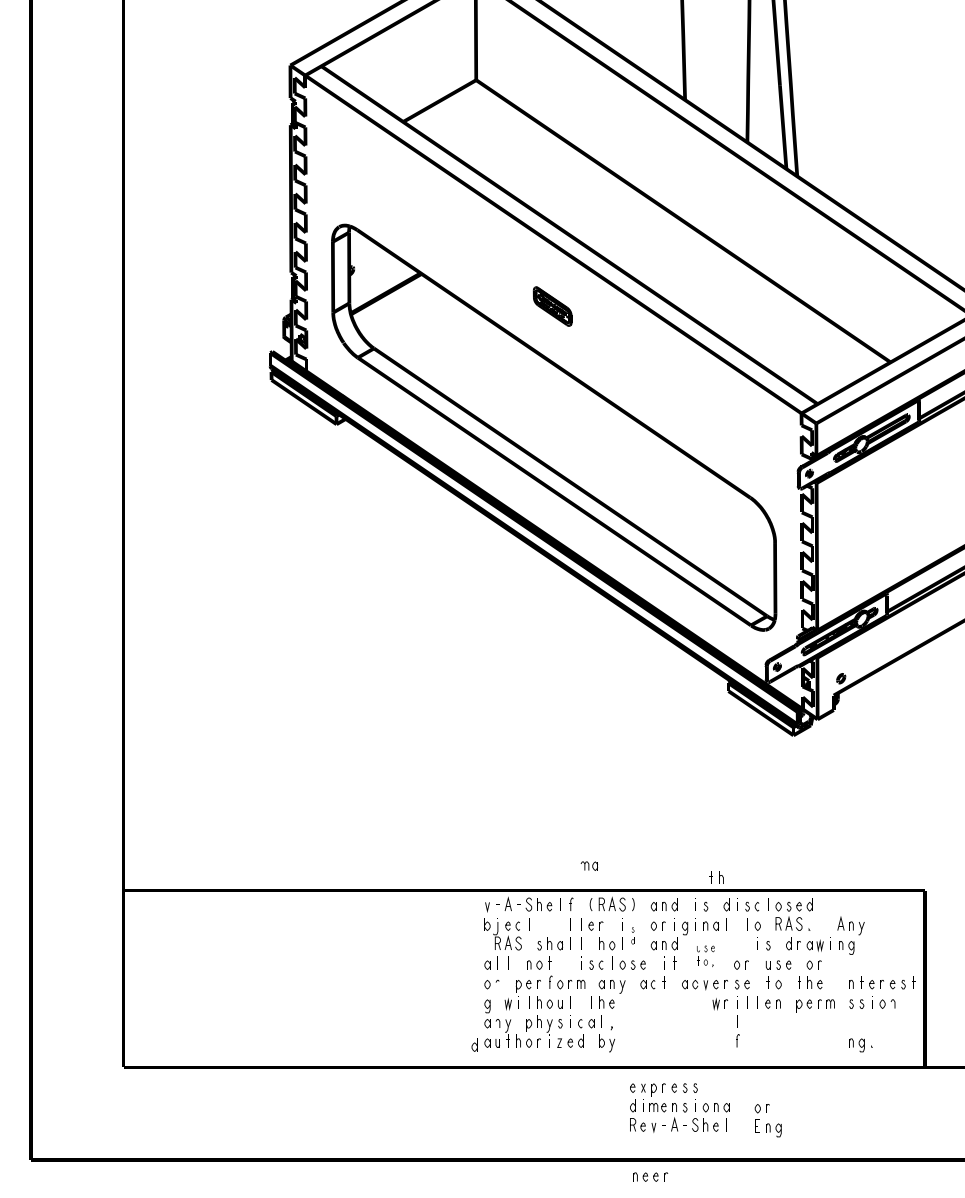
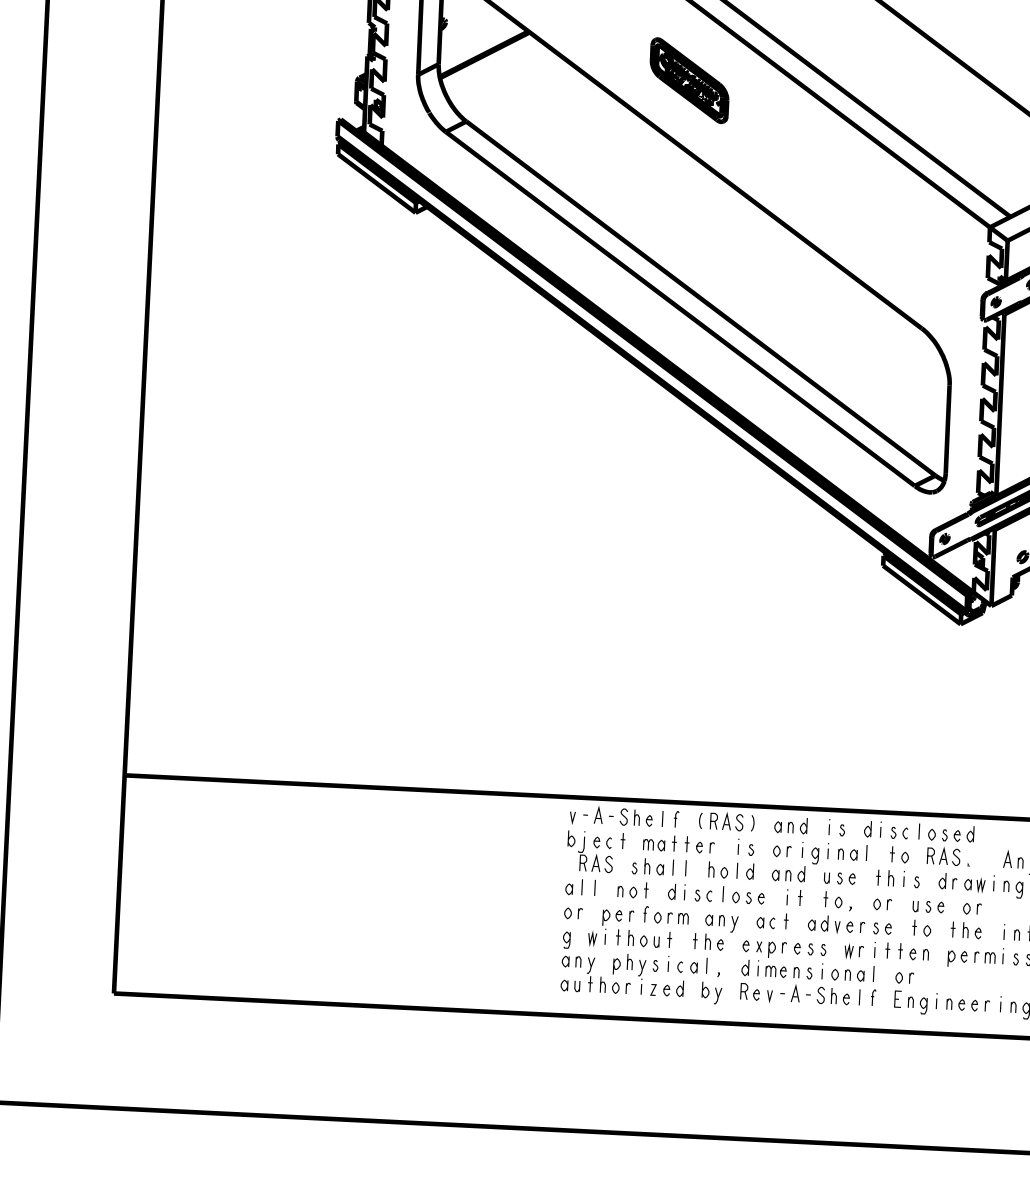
part: (552, 306) -> (689, 80), size x1.67
part: (588, 865) -> (653, 844), moved
part: (716, 877) -> (885, 877), moved
part: (632, 935) -> (749, 861), size x1.67
part: (705, 956) -> (838, 891), size x1.43
part: (474, 1044) -> (671, 891), moved
part: (679, 1107) -> (802, 972), moved
part: (767, 1120) -> (910, 993), moved
part: (650, 1176) -> (968, 1004), moved

